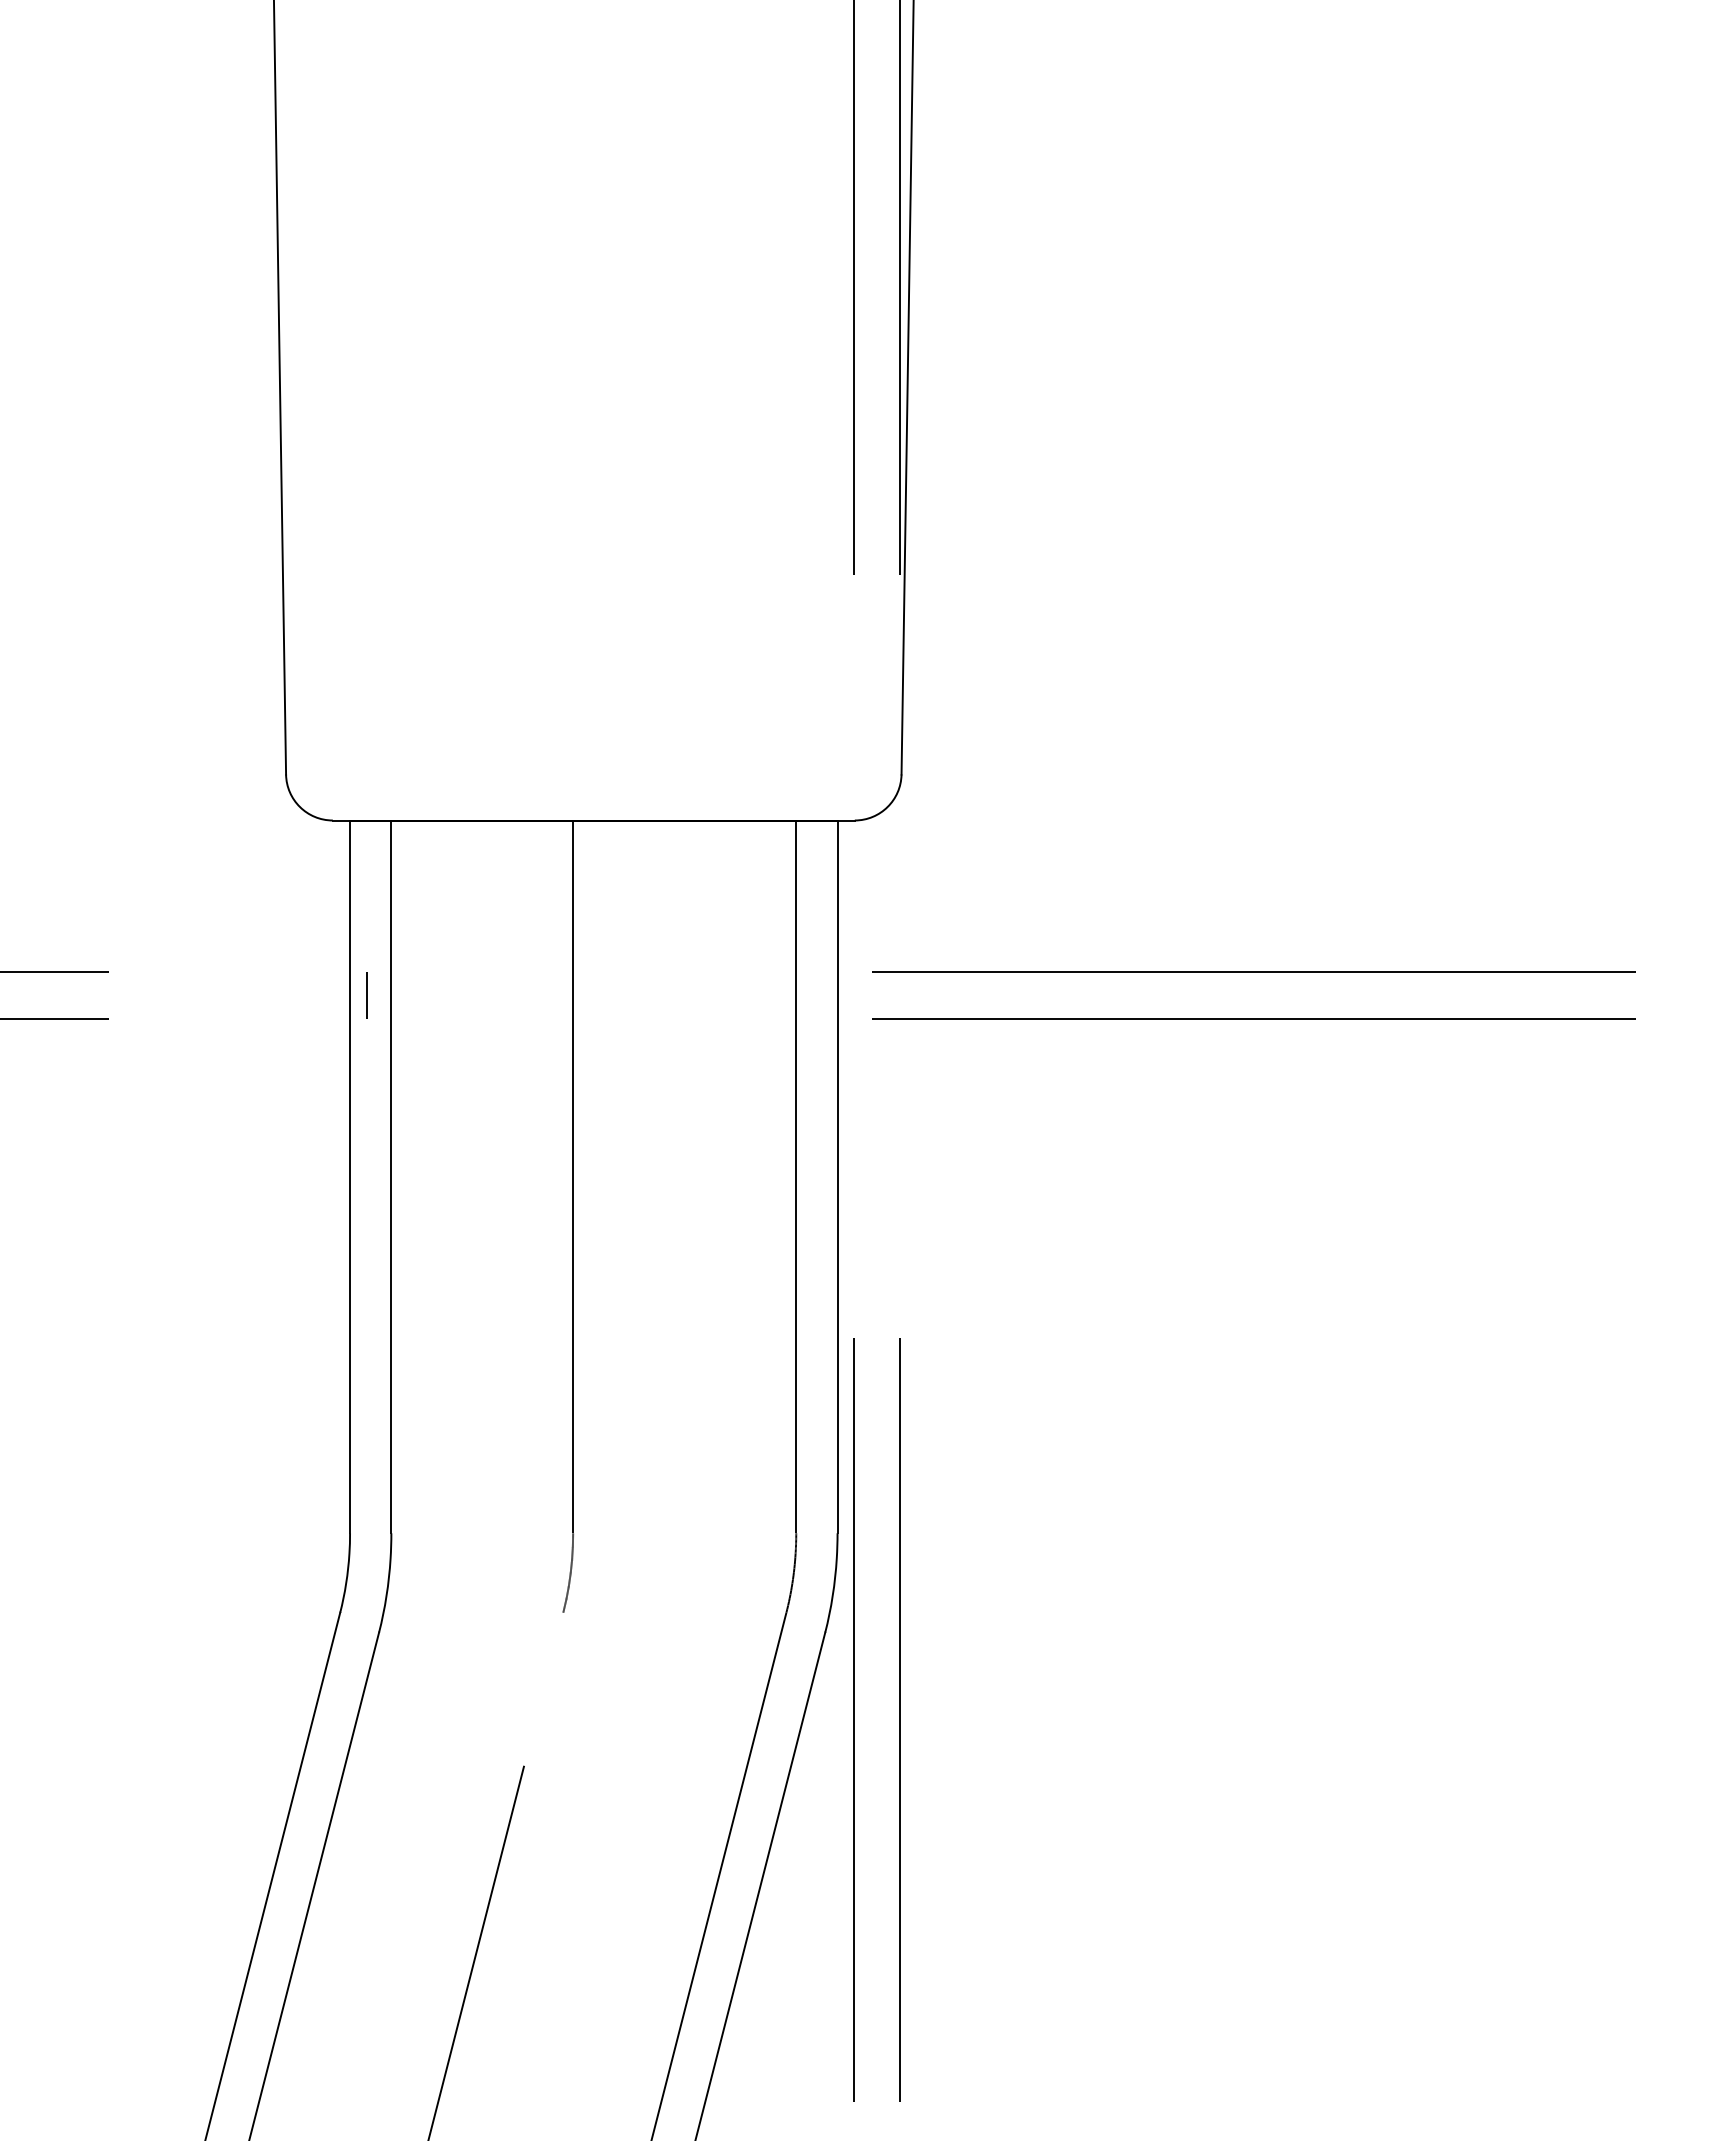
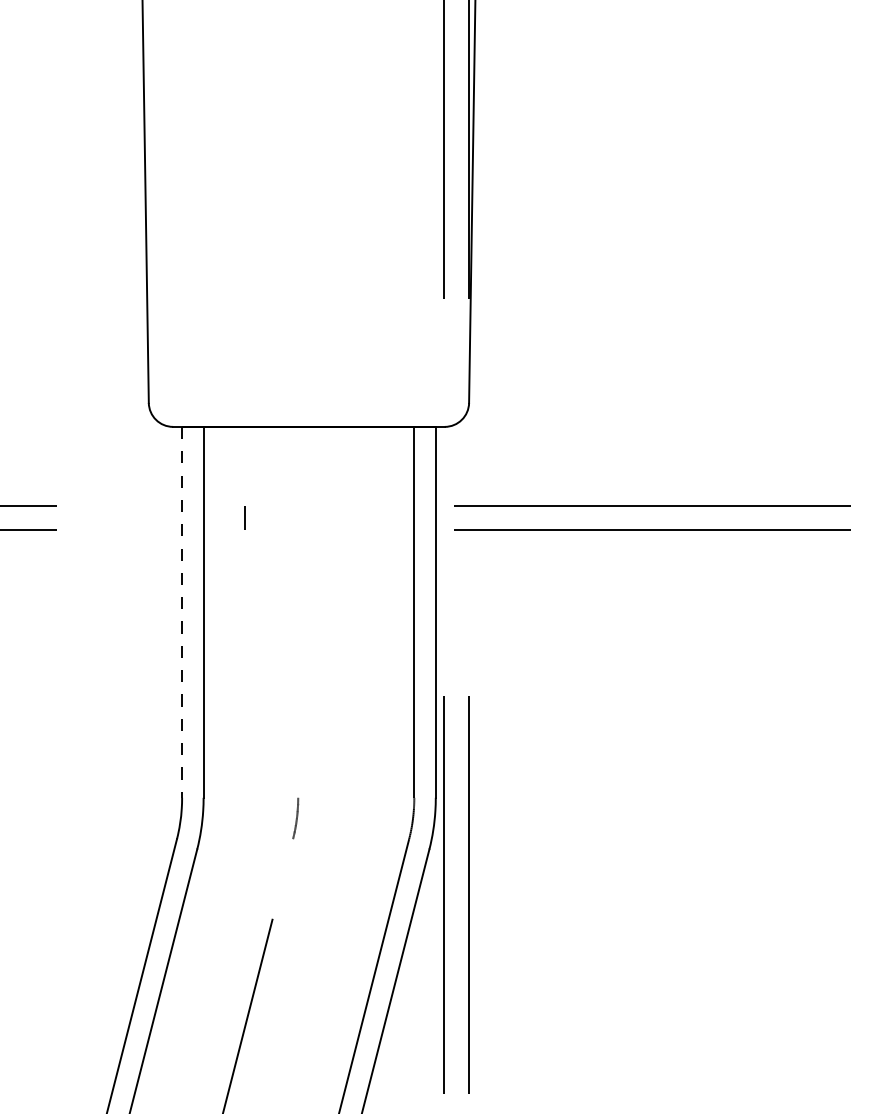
line: (366, 994) -> (244, 517), moved
line: (573, 1175) -> (298, 611), removed
line: (350, 1177) -> (182, 612), solid -> dashed

